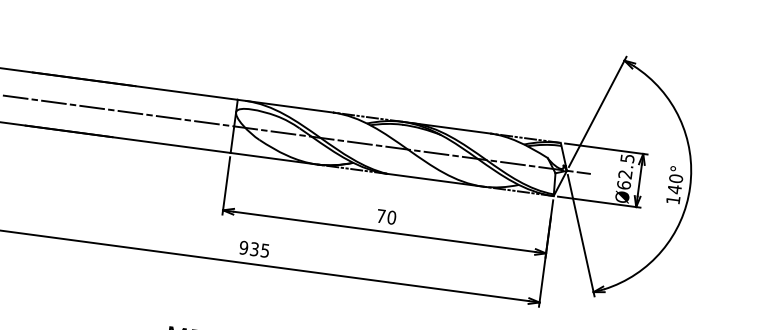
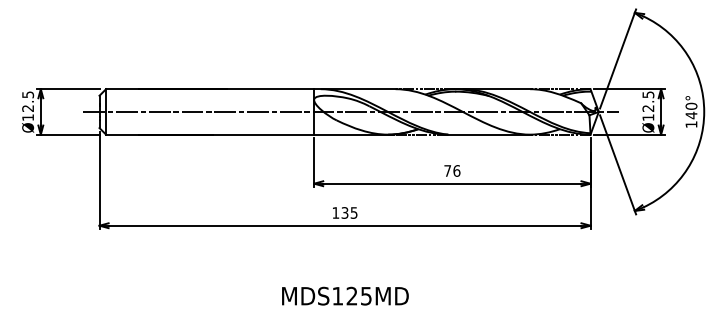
text: (624, 185) -> (648, 117), Ø62.5 -> Ø12.5
text: (391, 217) -> (456, 170), 70 -> 76
text: (243, 247) -> (335, 212), 935 -> 135

